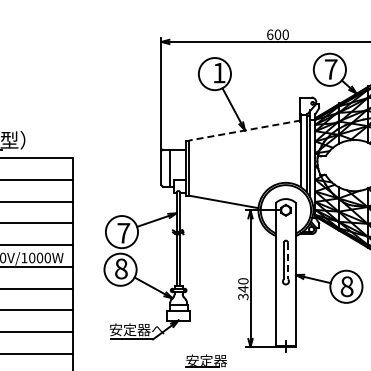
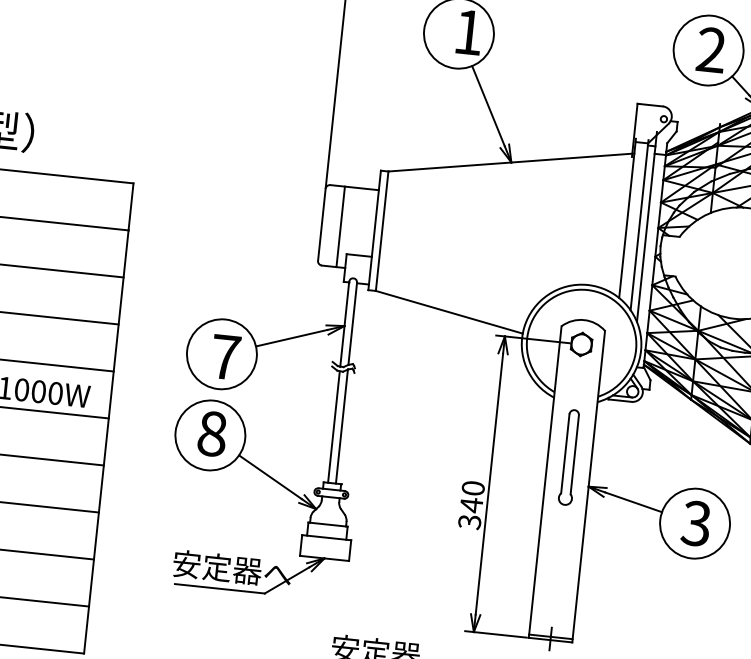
text: (330, 69) -> (709, 50), 7 -> 2
line: (245, 130) -> (512, 162), dashed -> solid
line: (288, 261) -> (575, 455), dashed -> solid
text: (346, 286) -> (695, 523), 8 -> 3

